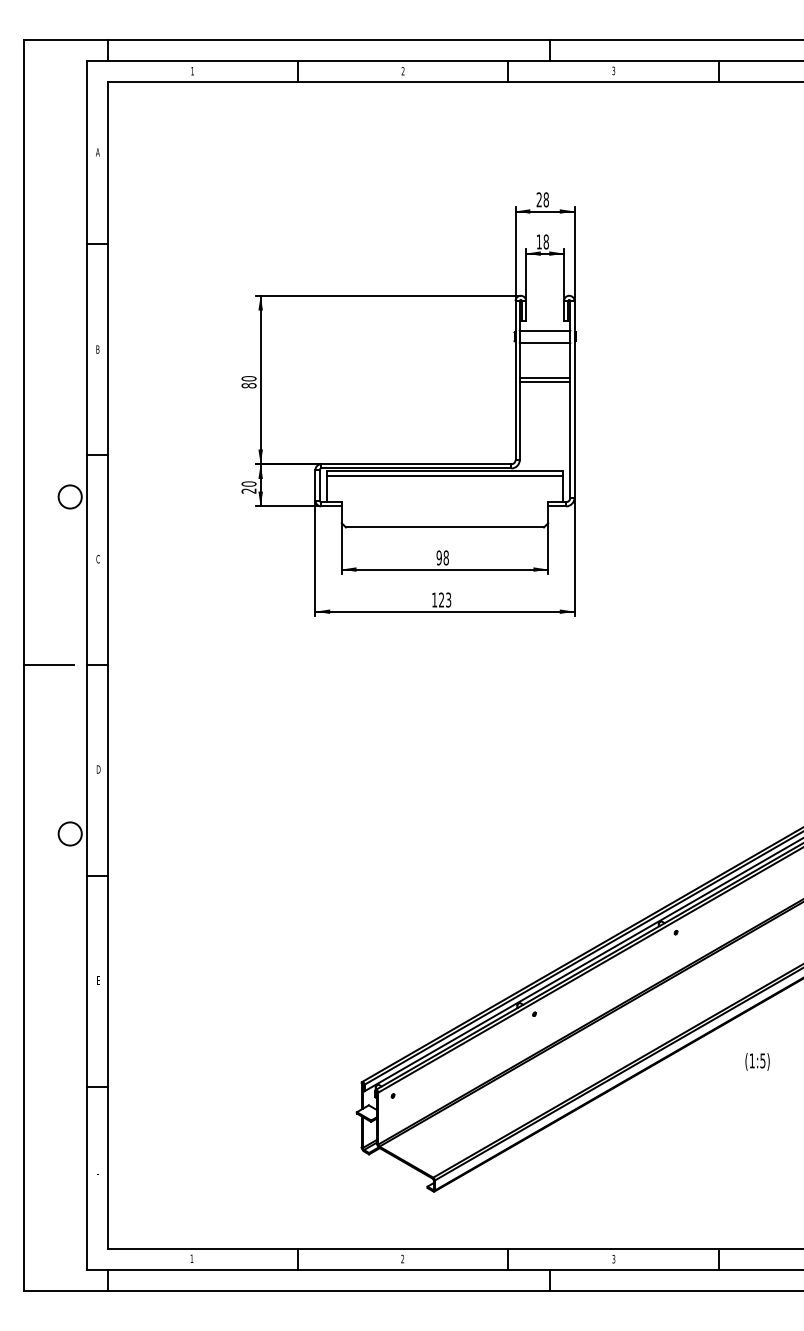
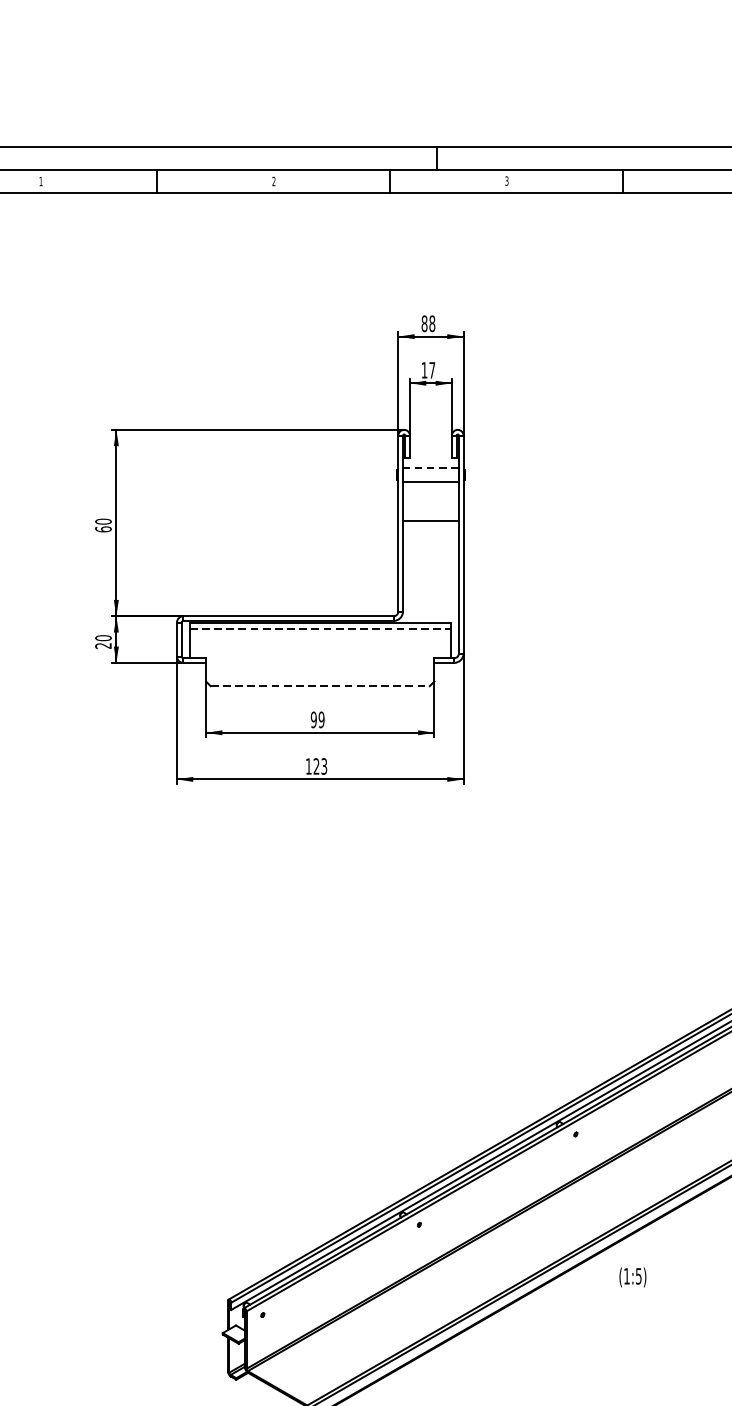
text: (538, 199) -> (423, 323), 28 -> 88
text: (545, 241) -> (431, 369), 18 -> 17
line: (544, 330) -> (430, 468), solid -> dashed
line: (544, 382) -> (430, 525), removed
text: (248, 385) -> (102, 529), 80 -> 60
line: (445, 475) -> (320, 628), solid -> dashed
line: (445, 527) -> (320, 686), solid -> dashed
text: (445, 557) -> (320, 719), 98 -> 99
text: (757, 1061) -> (632, 1276), moved

